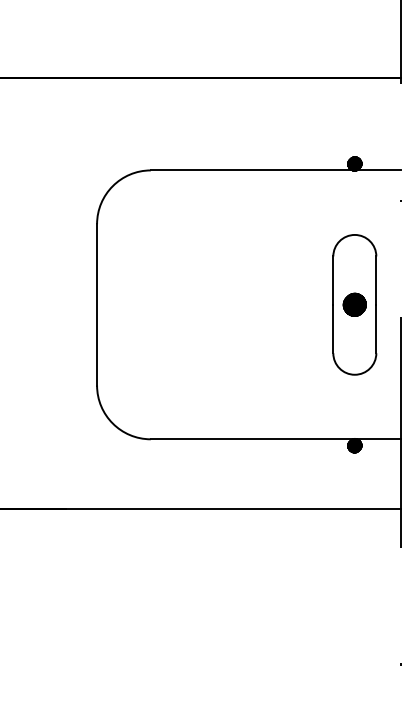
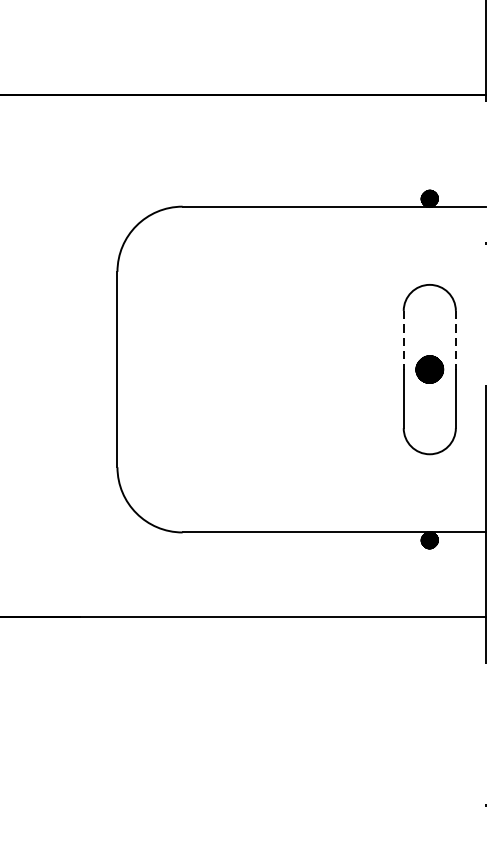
line: (333, 281) -> (403, 341), solid -> dashed
line: (376, 281) -> (456, 341), solid -> dashed

